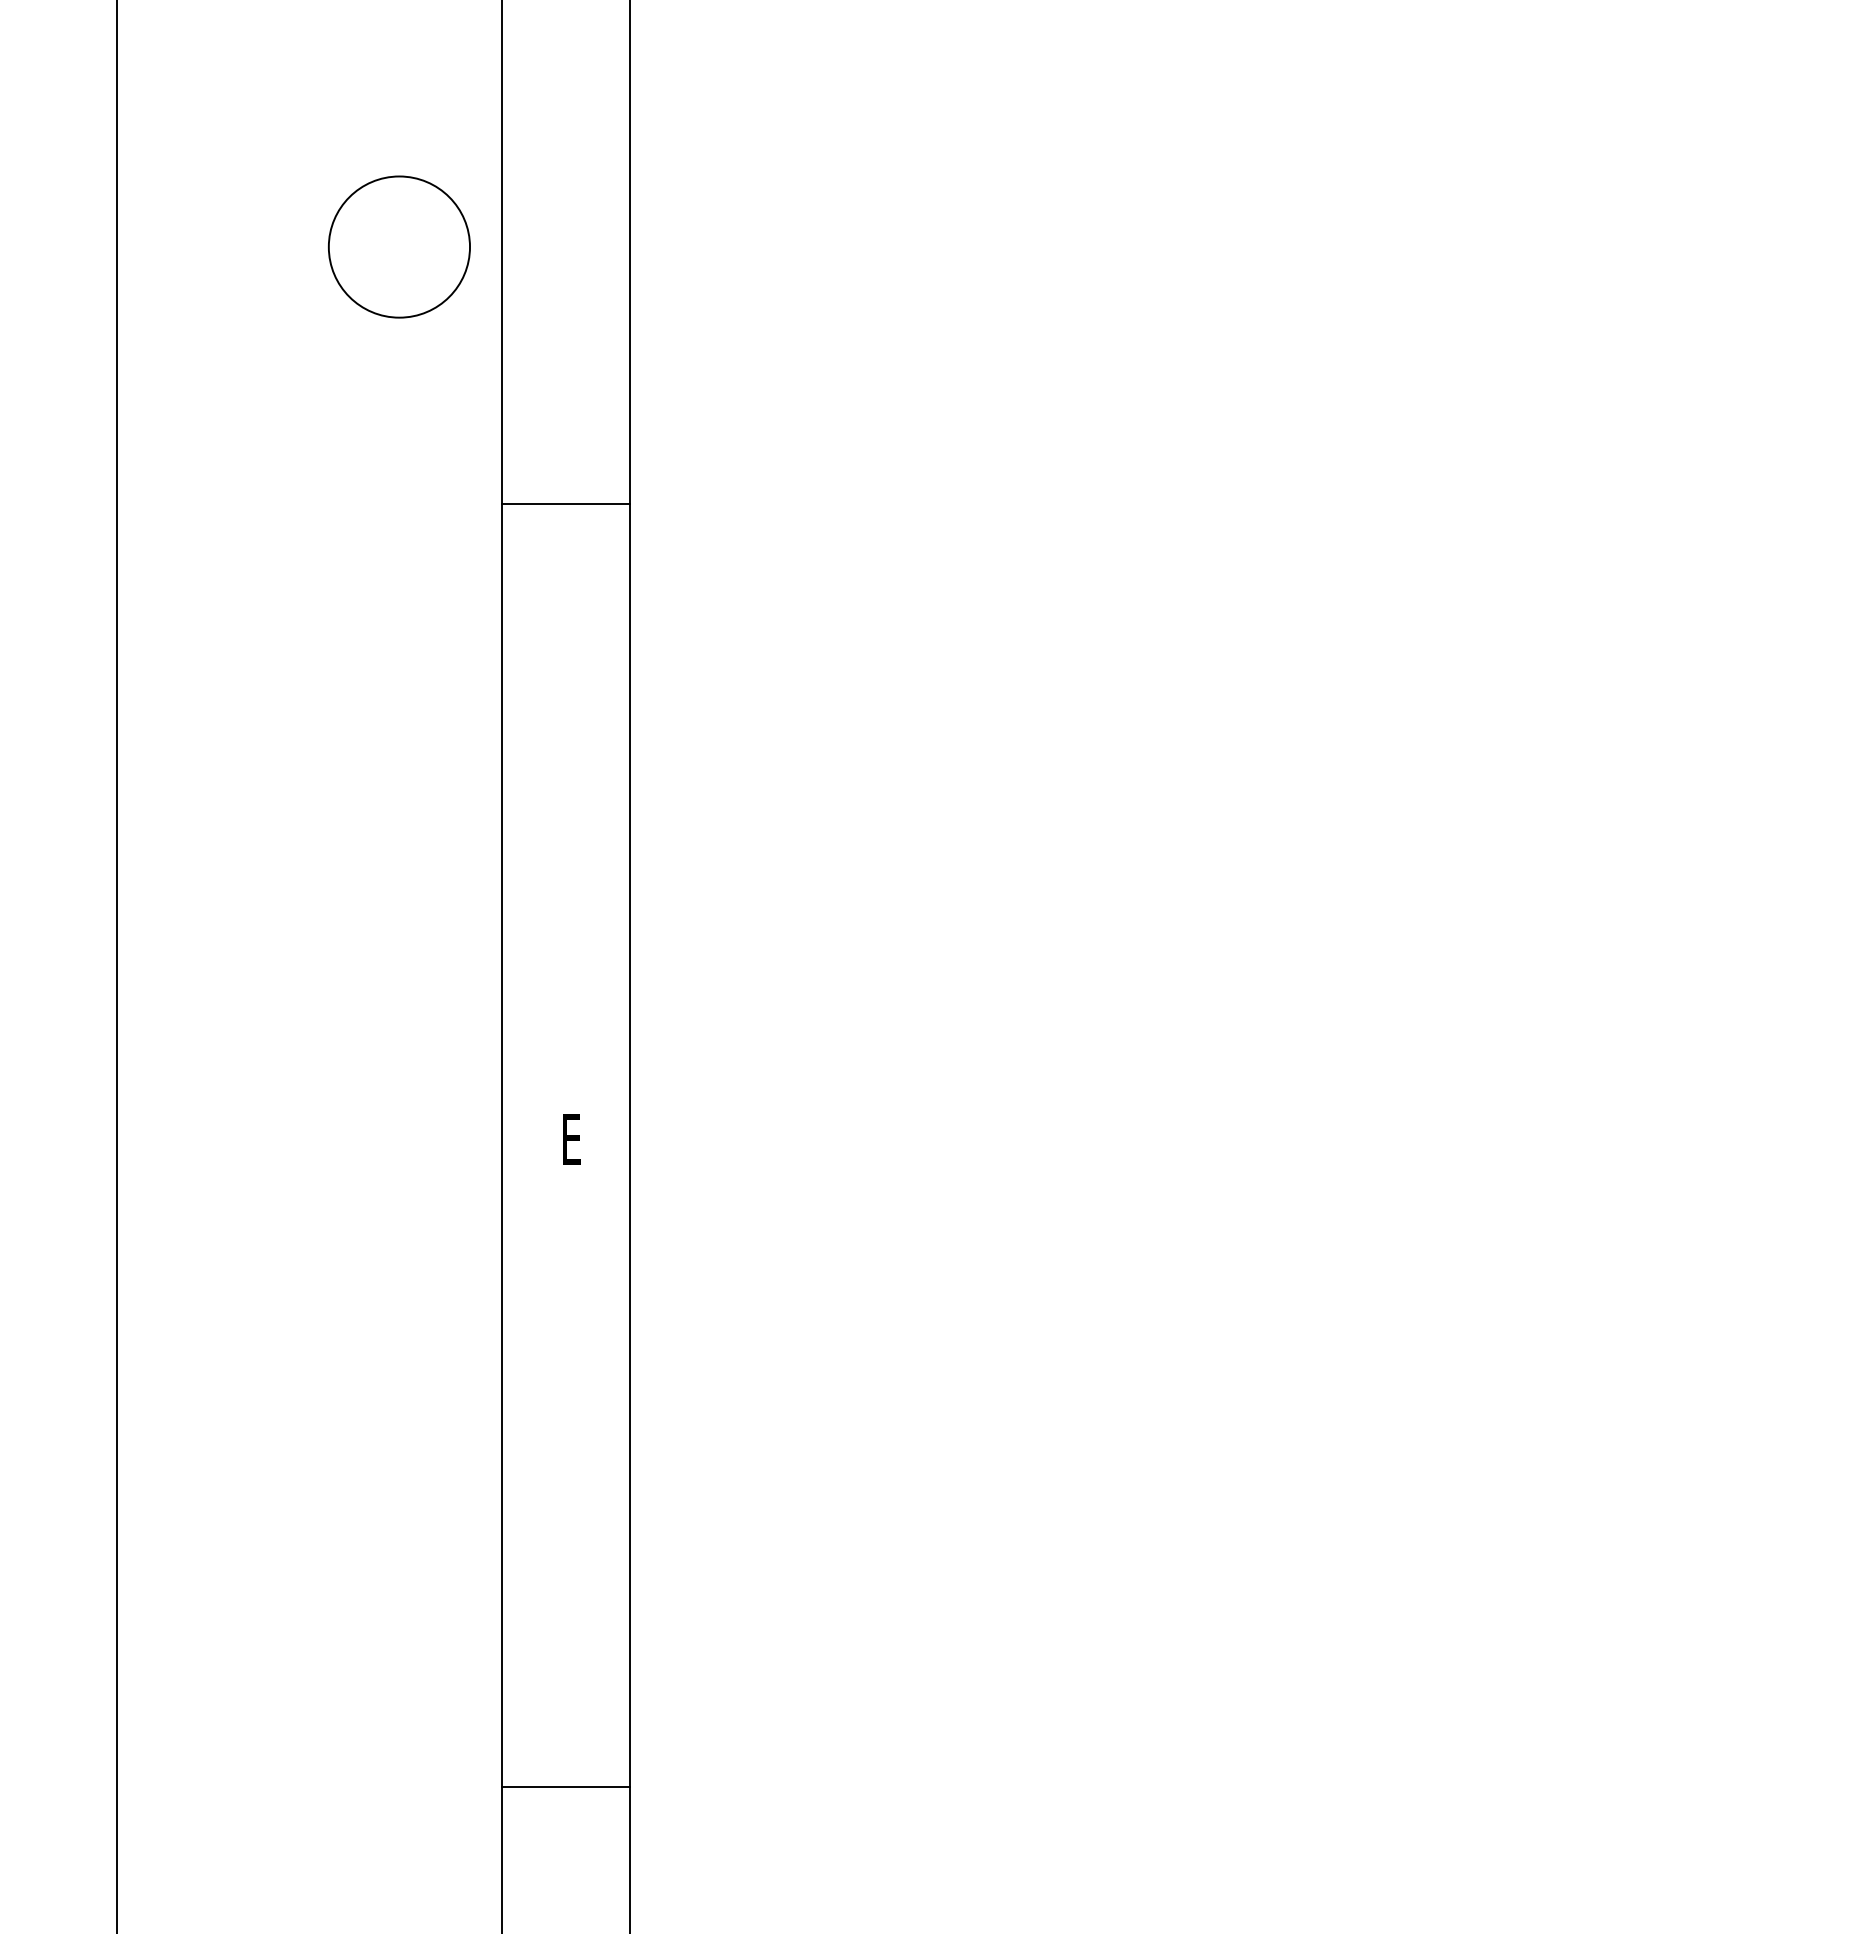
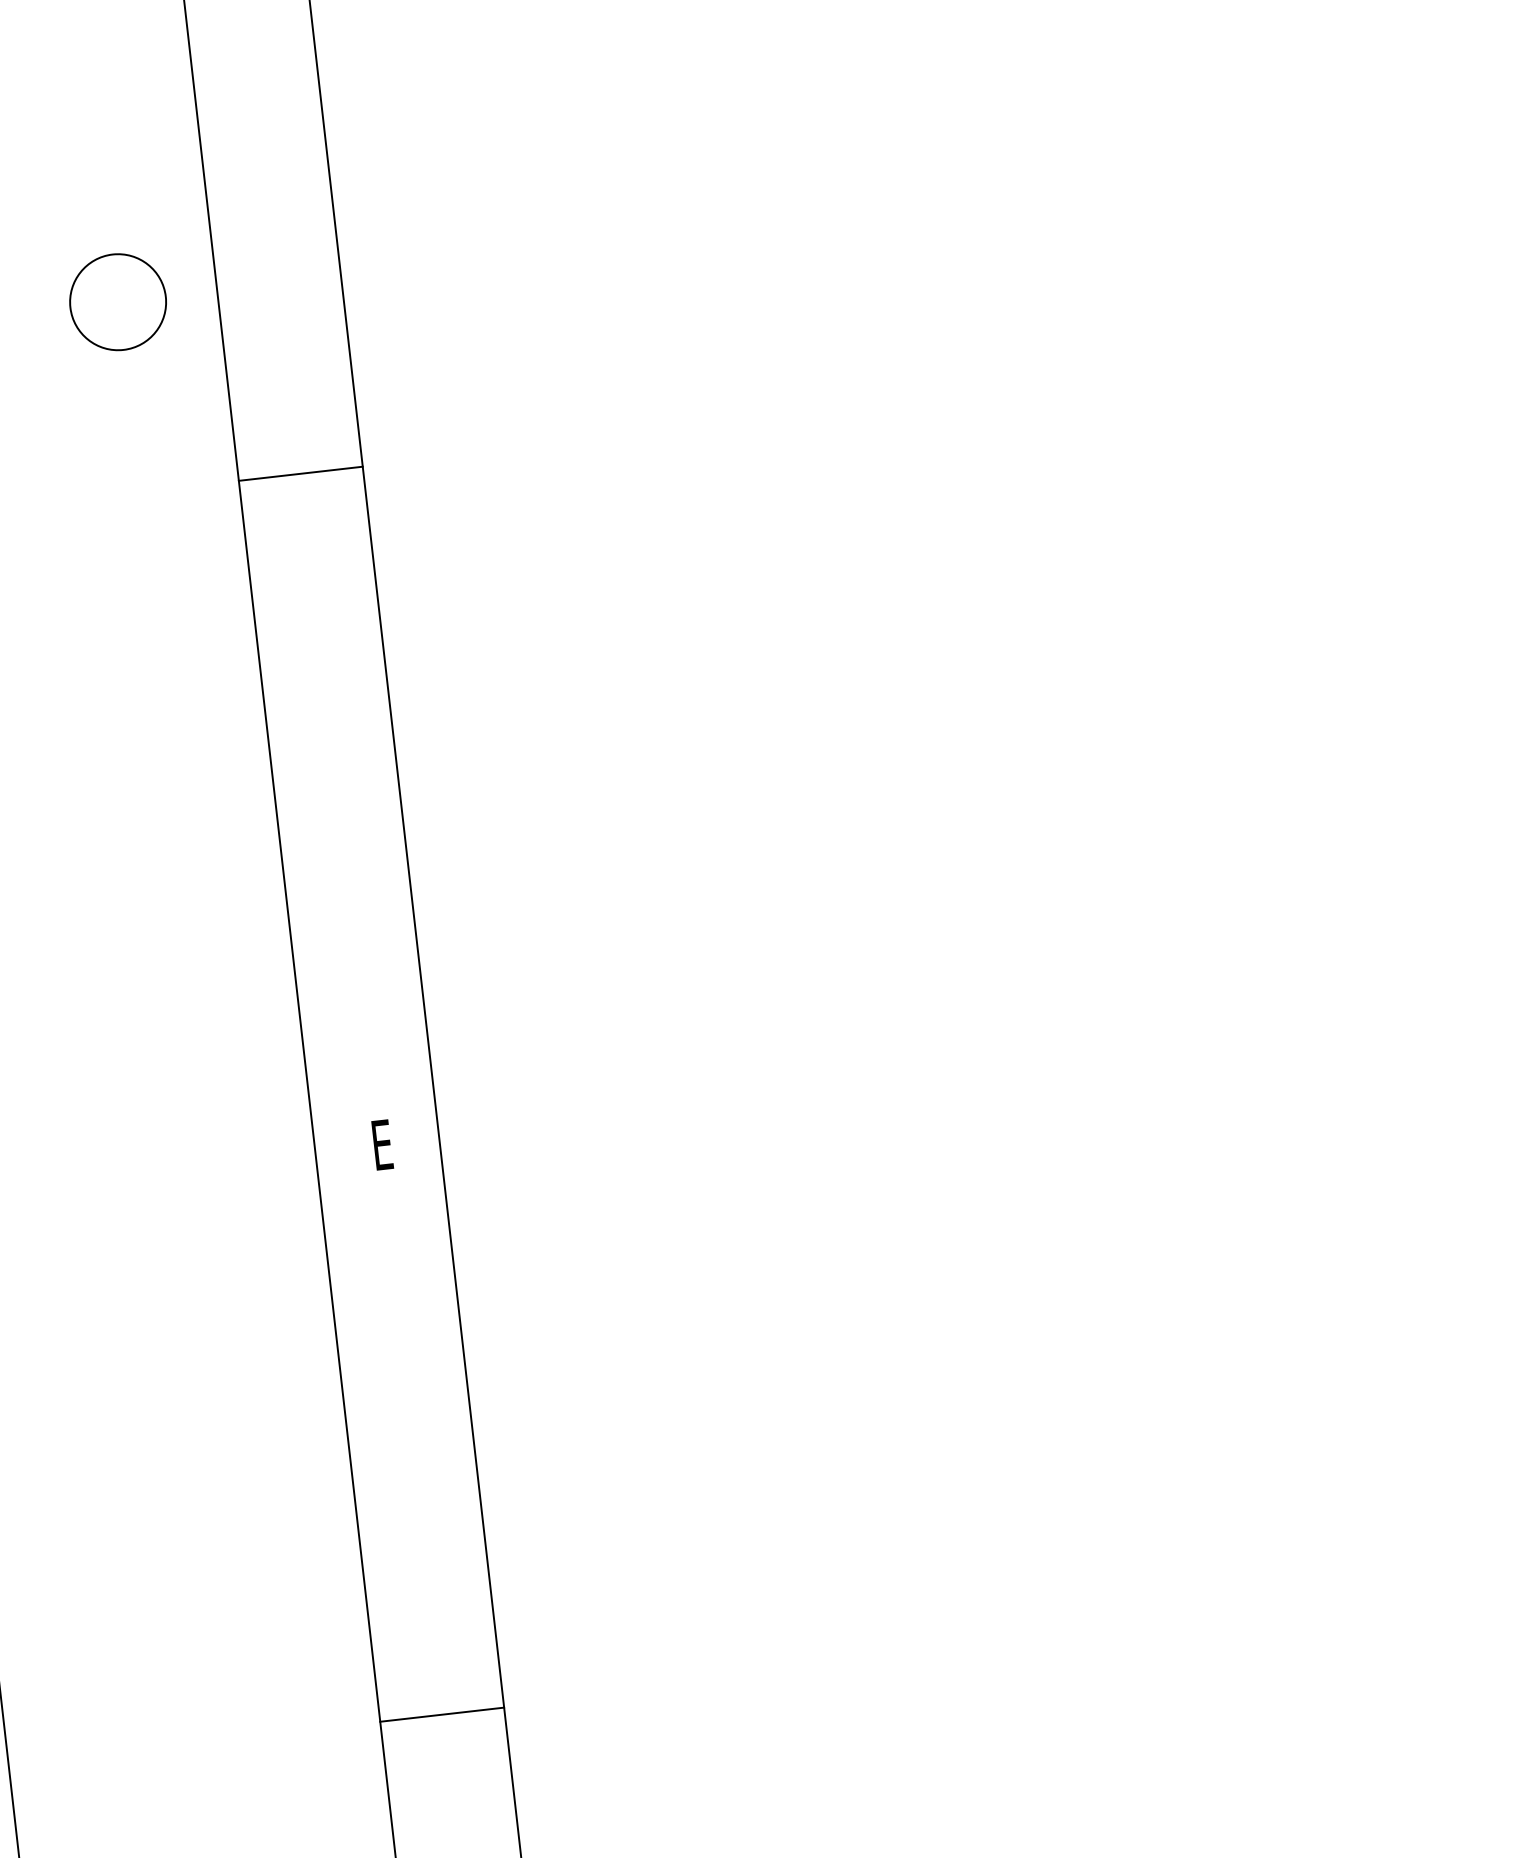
circle: (399, 246) -> (118, 301), size x0.7
line: (566, 503) -> (301, 473), moved
line: (566, 1787) -> (442, 1714), moved

